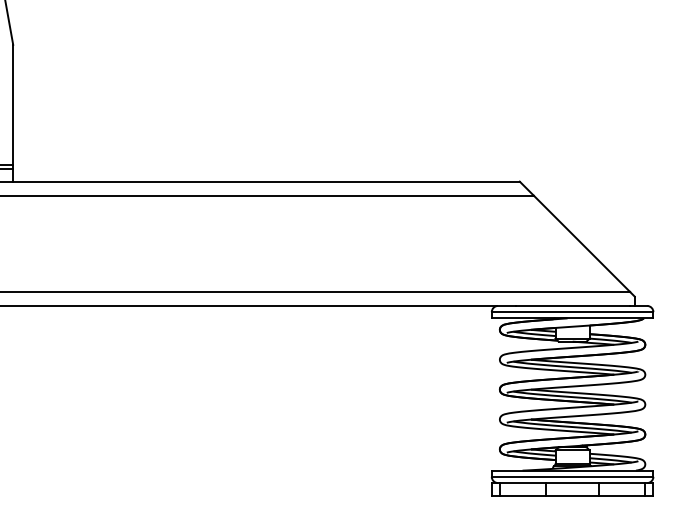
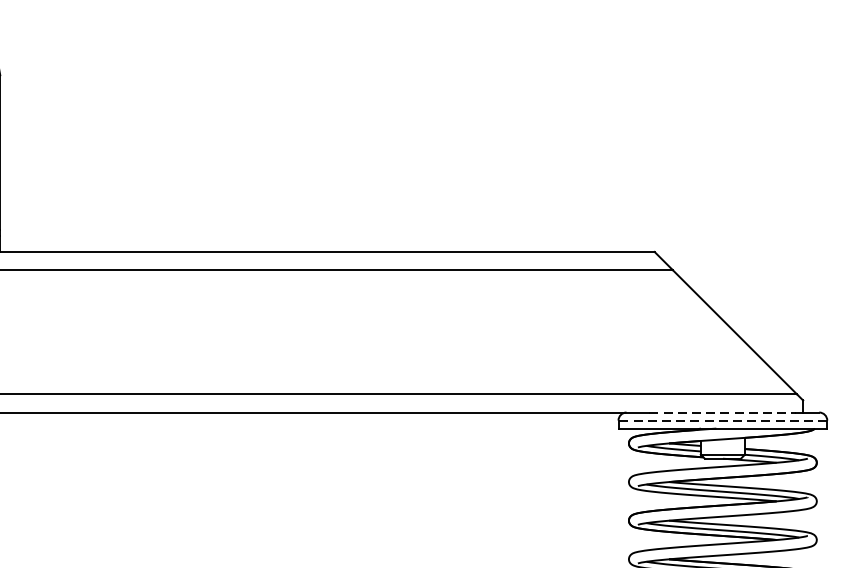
line: (572, 305) -> (722, 411), solid -> dashed
line: (572, 312) -> (722, 421), solid -> dashed

